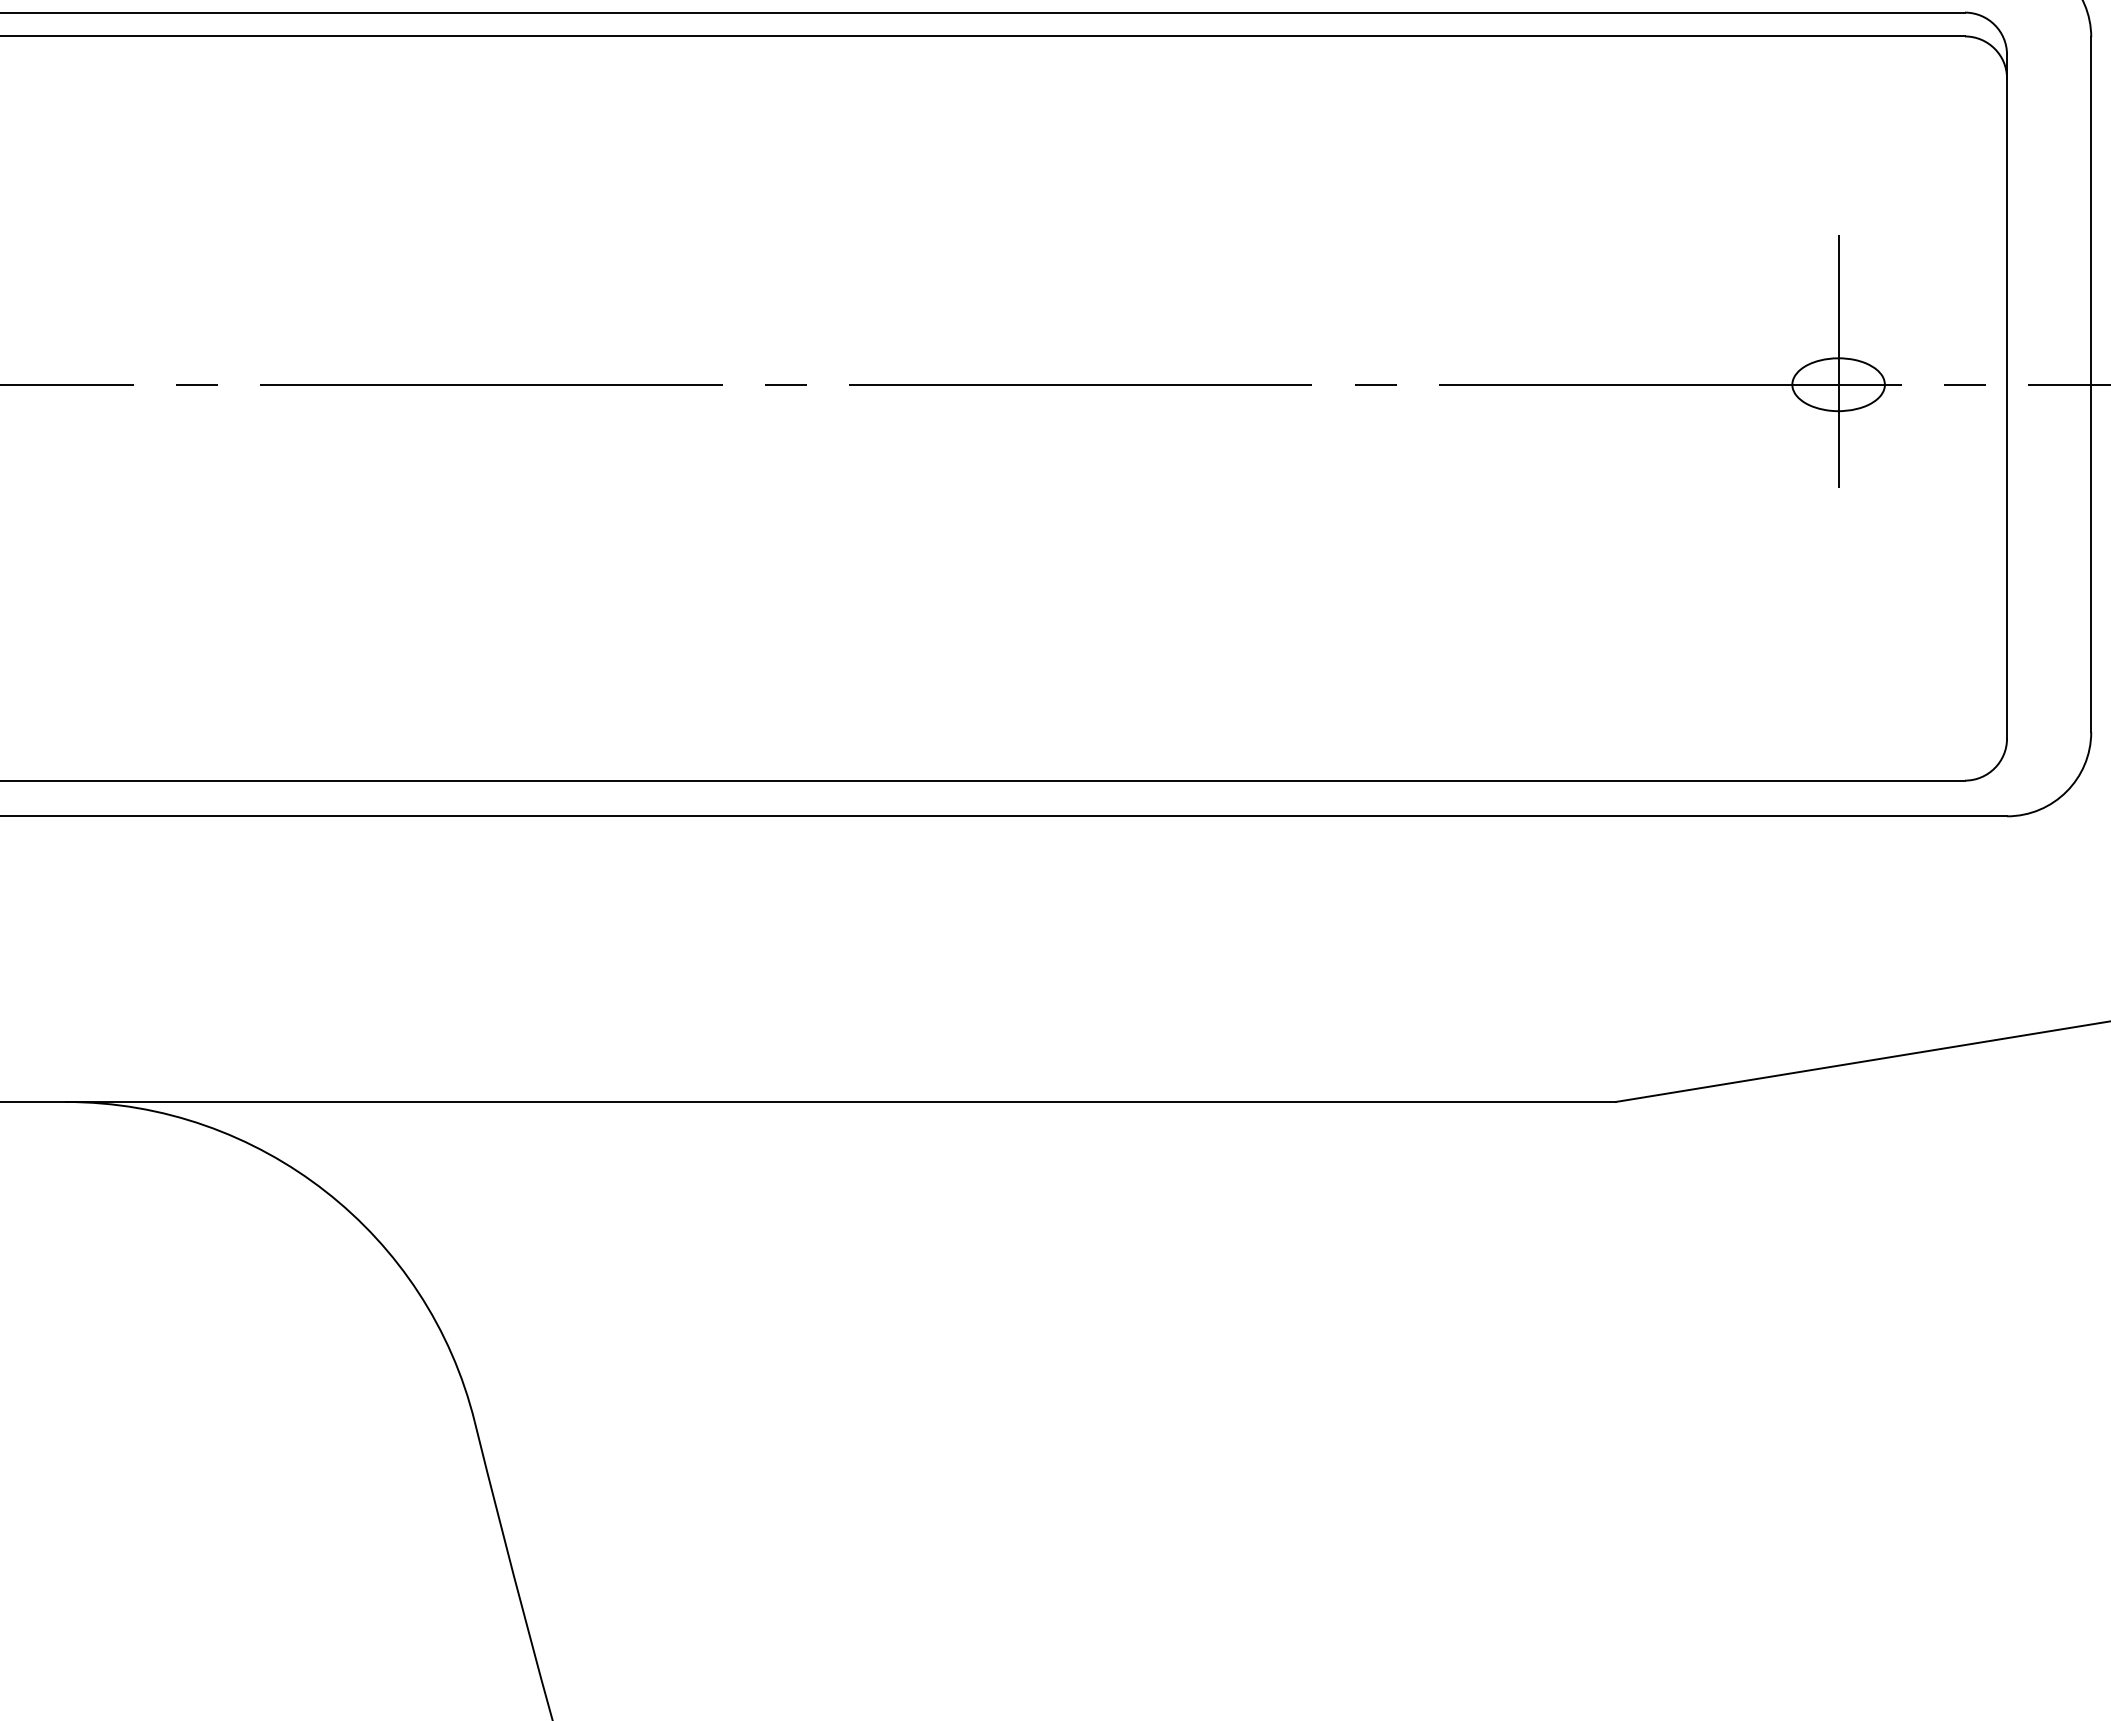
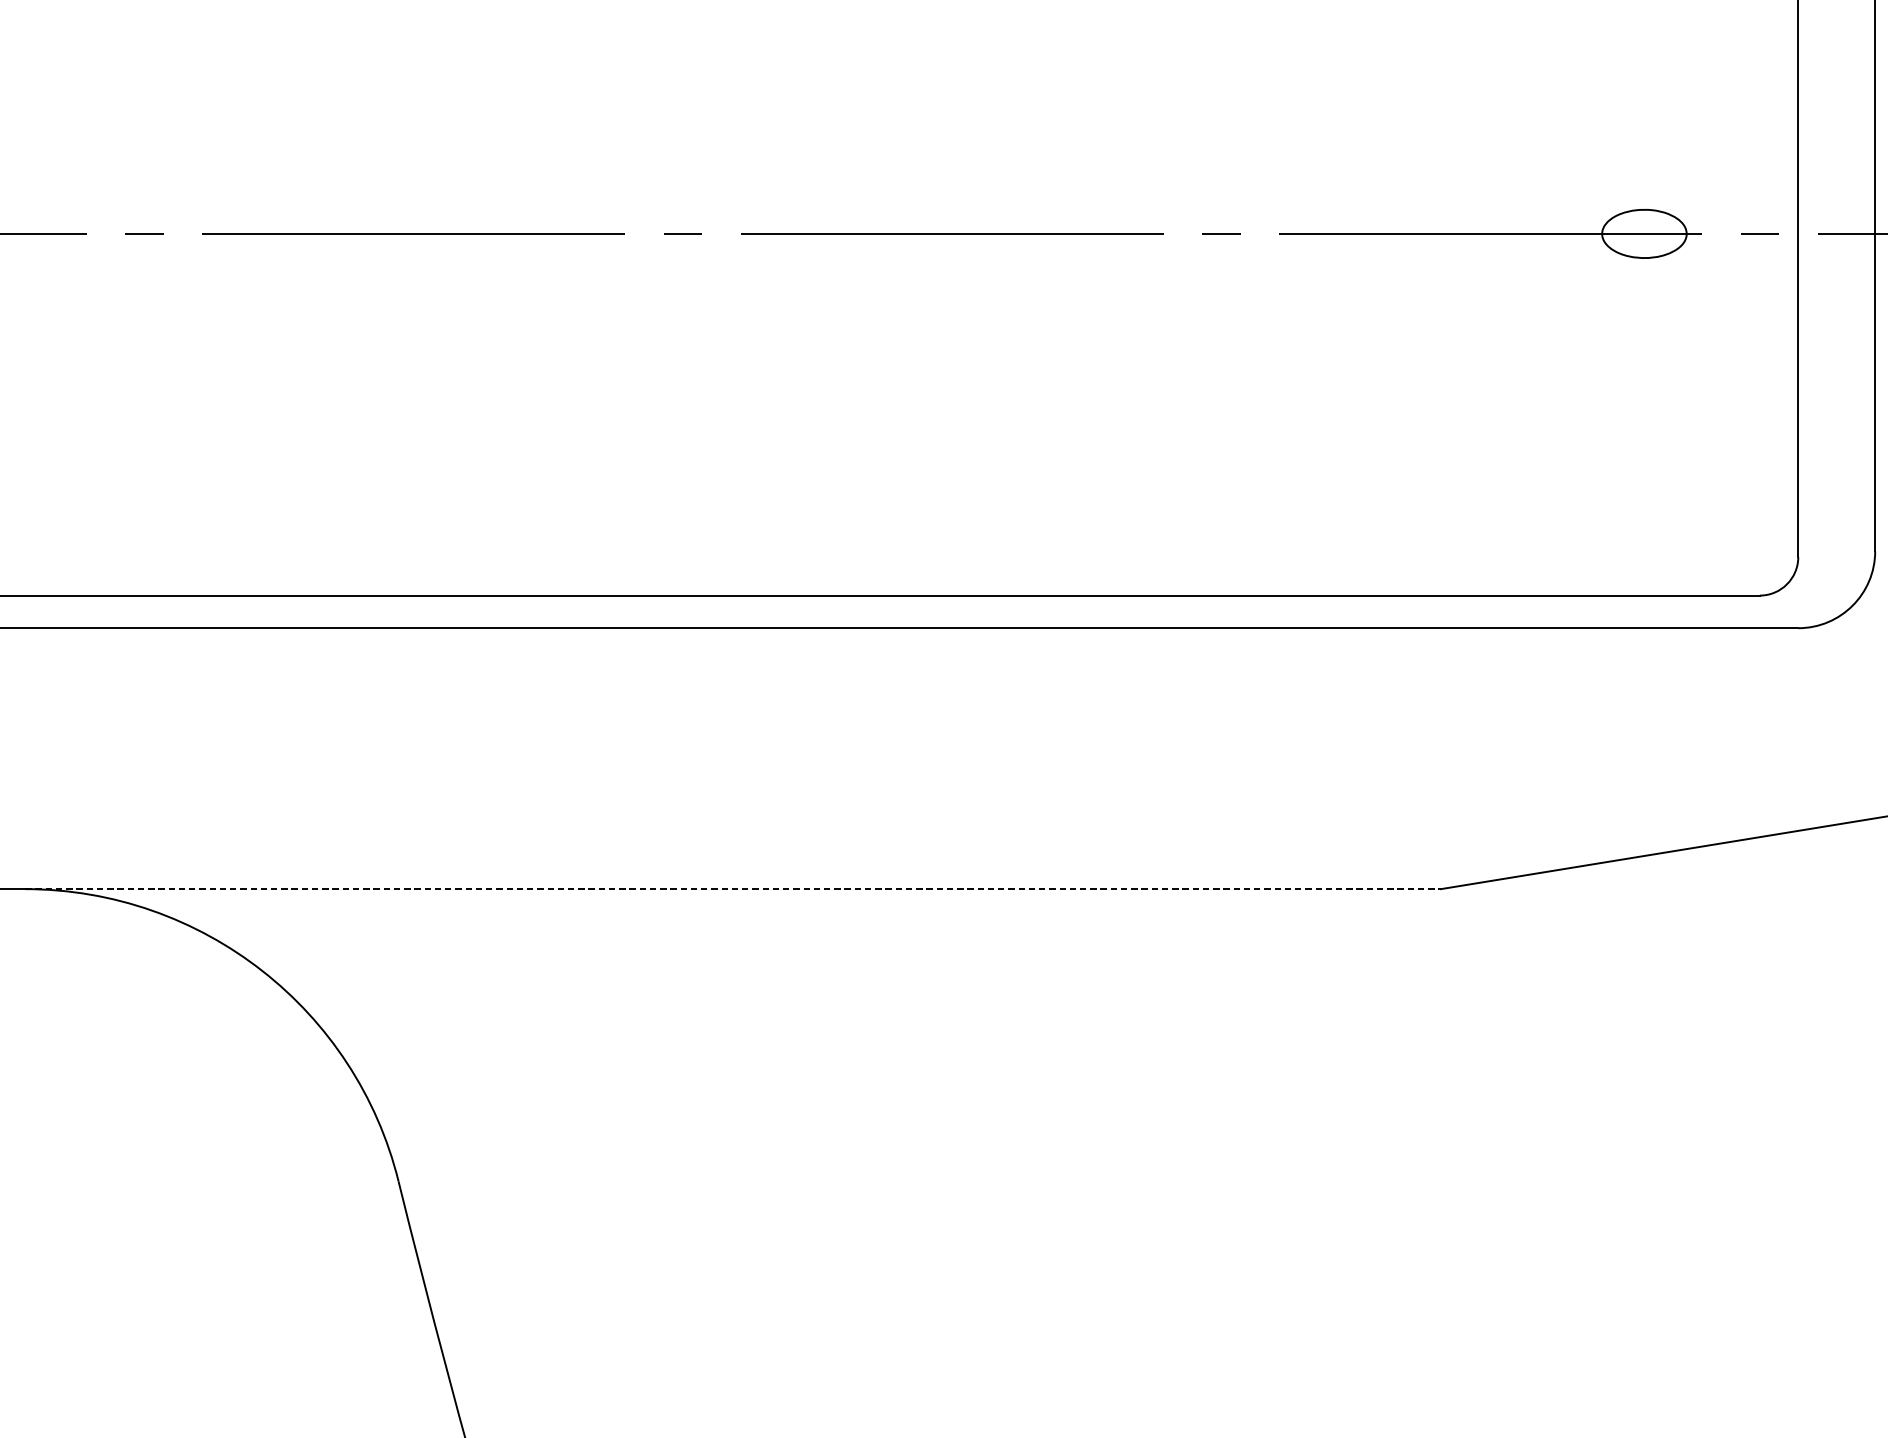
line: (1838, 361) -> (1644, 212), removed
line: (840, 1101) -> (732, 888), solid -> dashed

